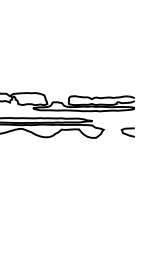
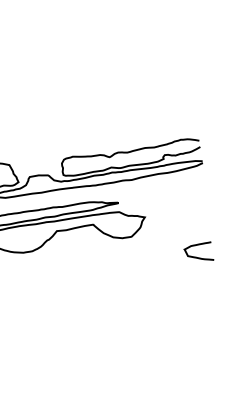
curve: (127, 133) -> (197, 255), moved

